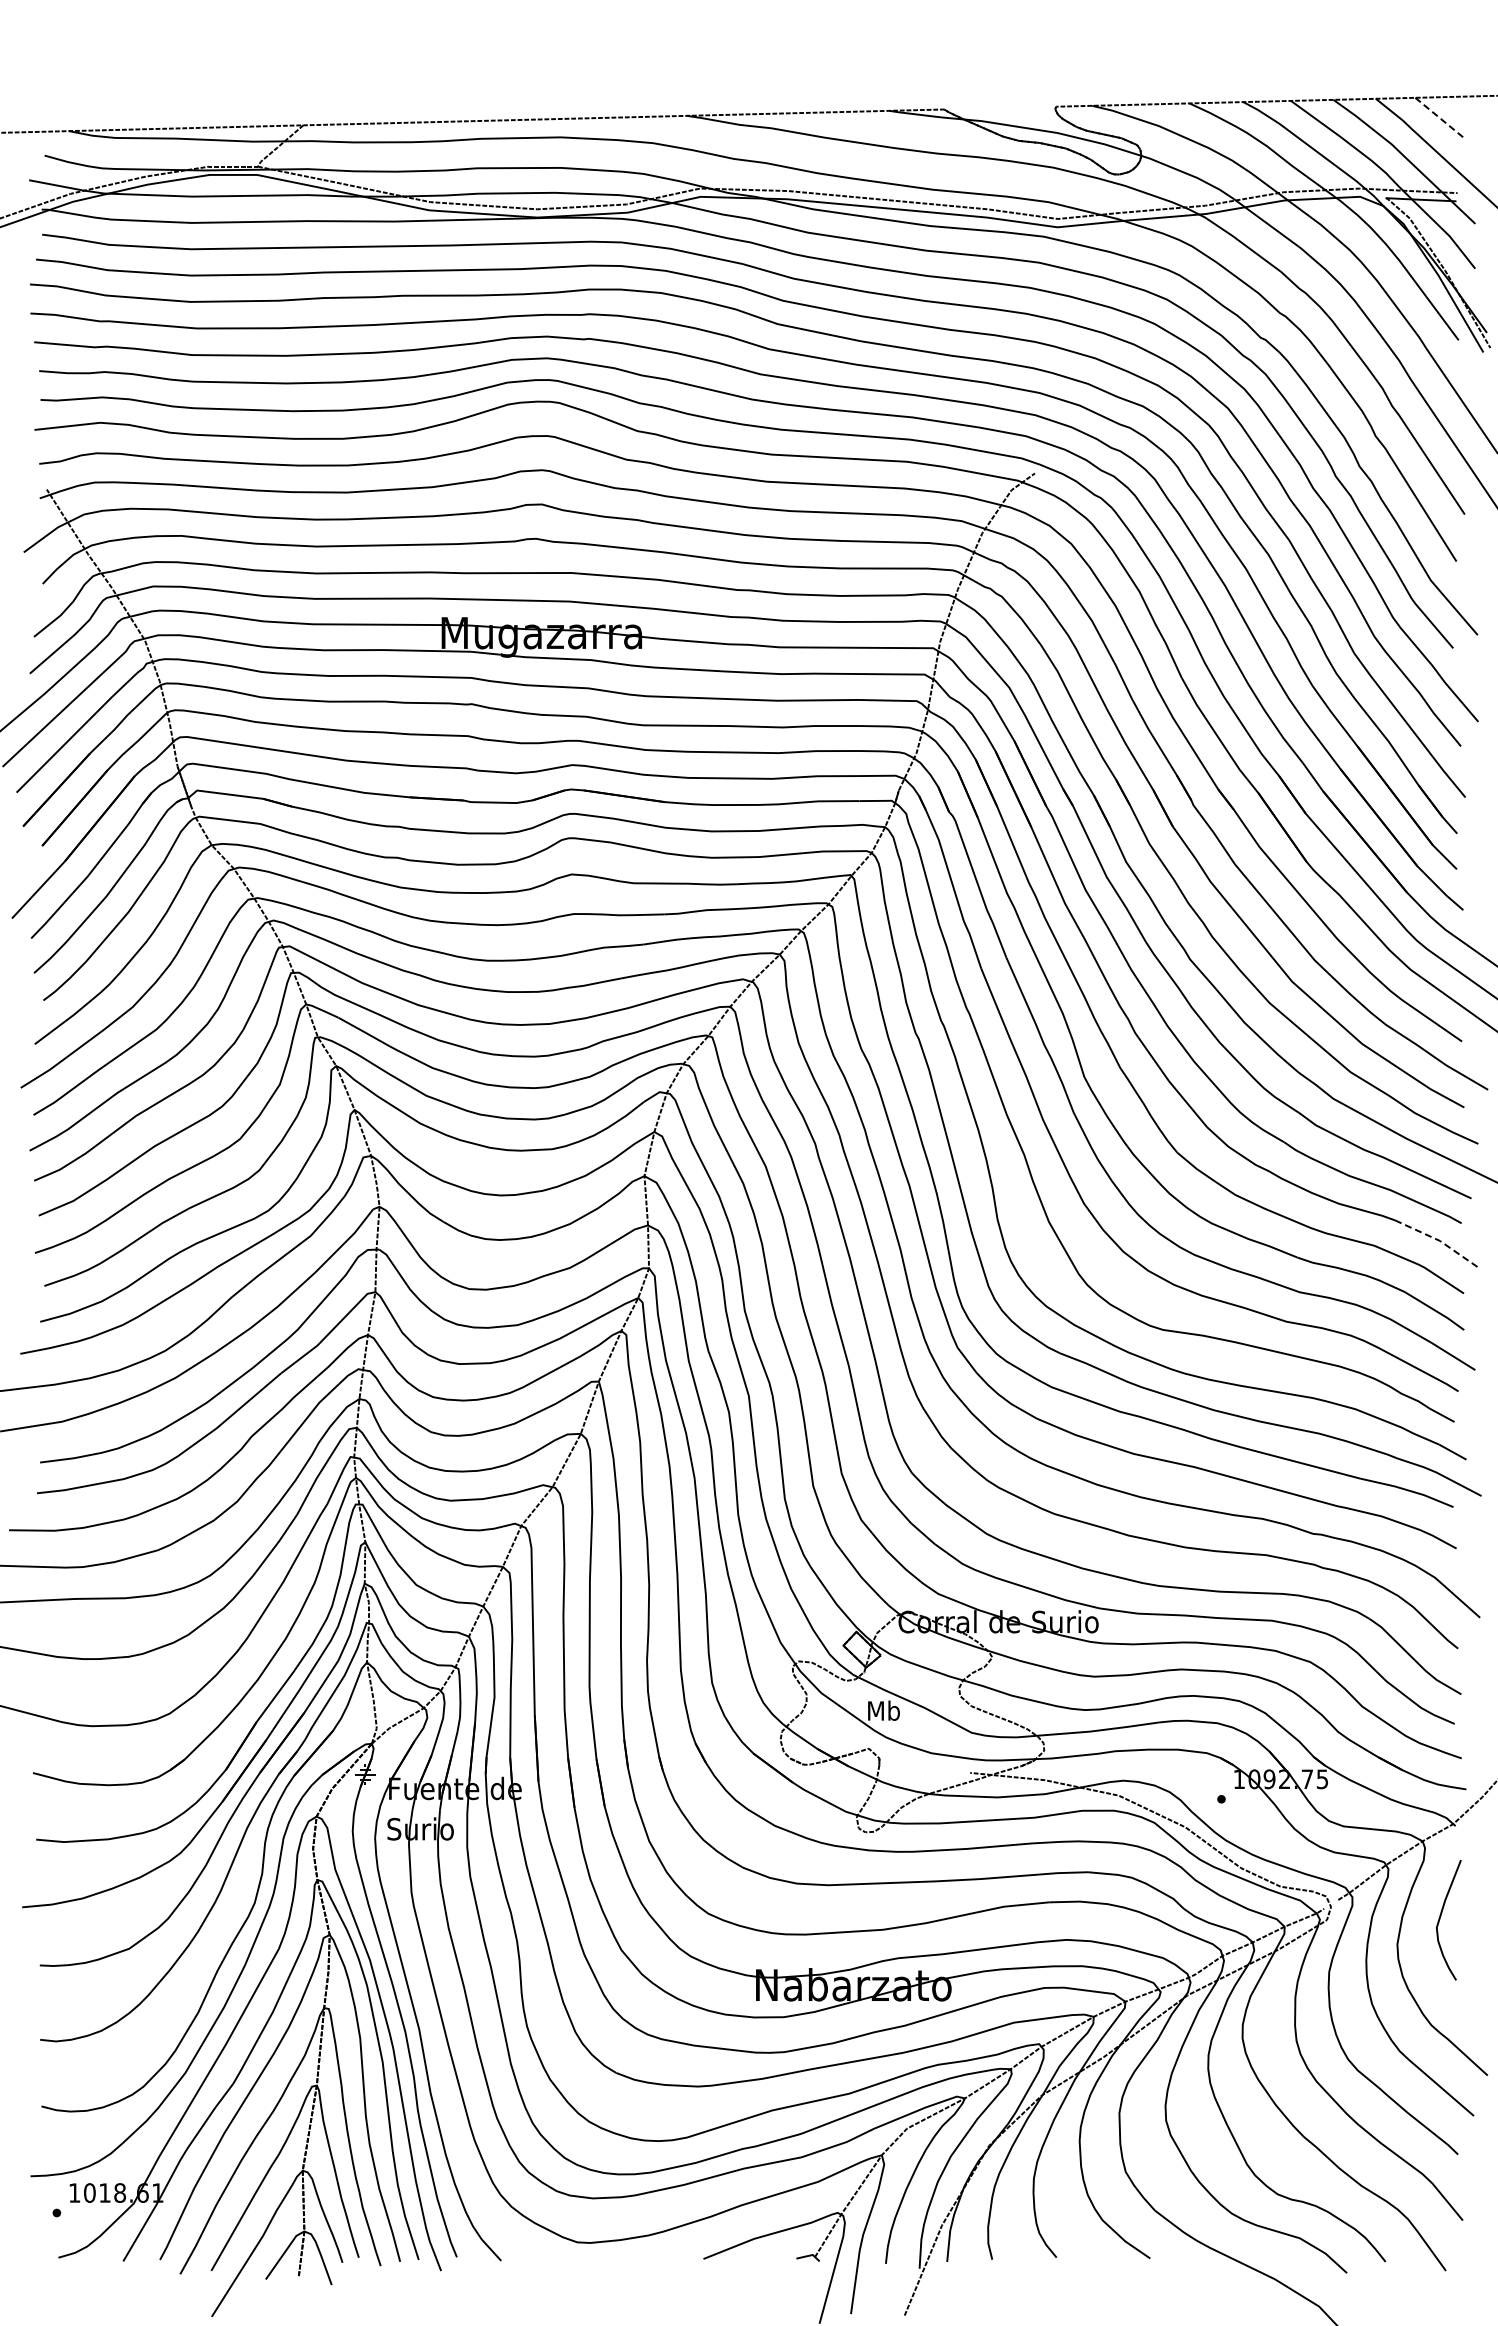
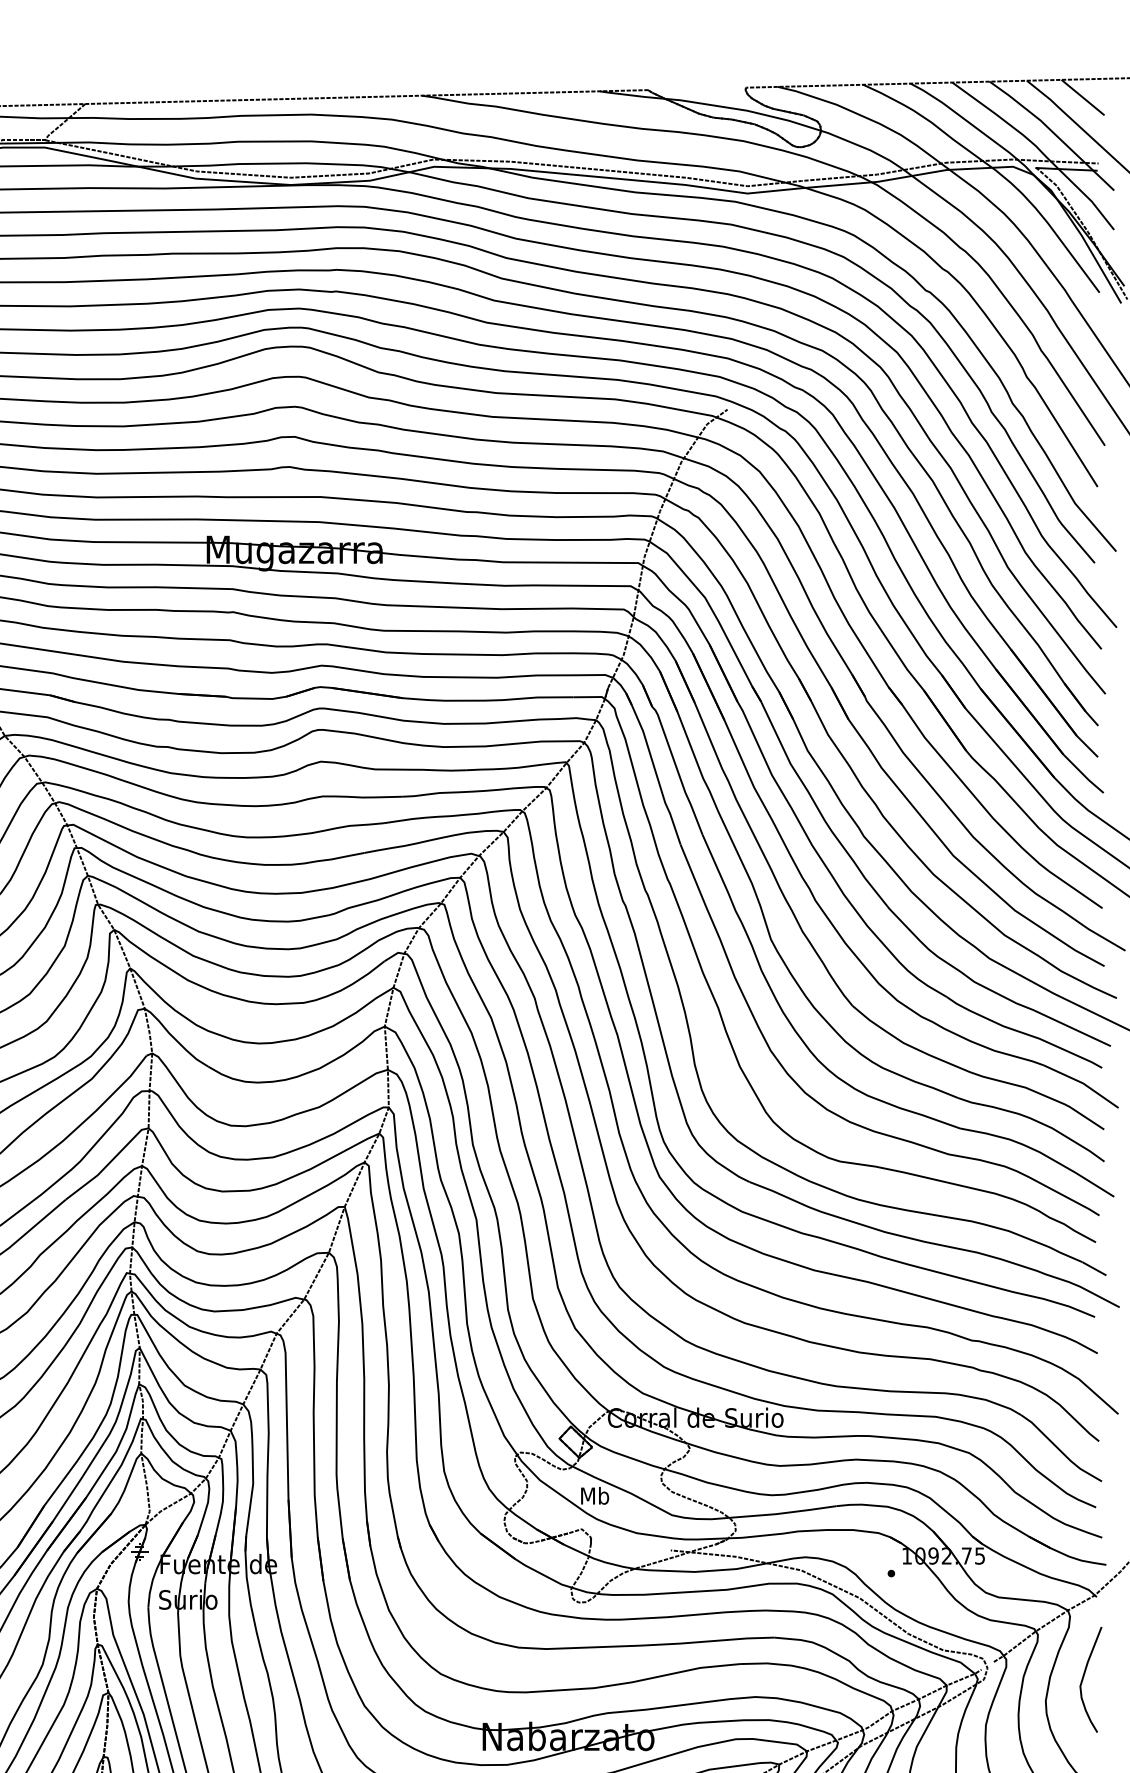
line: (1439, 118) -> (1082, 98), dashed -> solid
line: (1440, 1240) -> (1083, 1083), dashed -> solid

